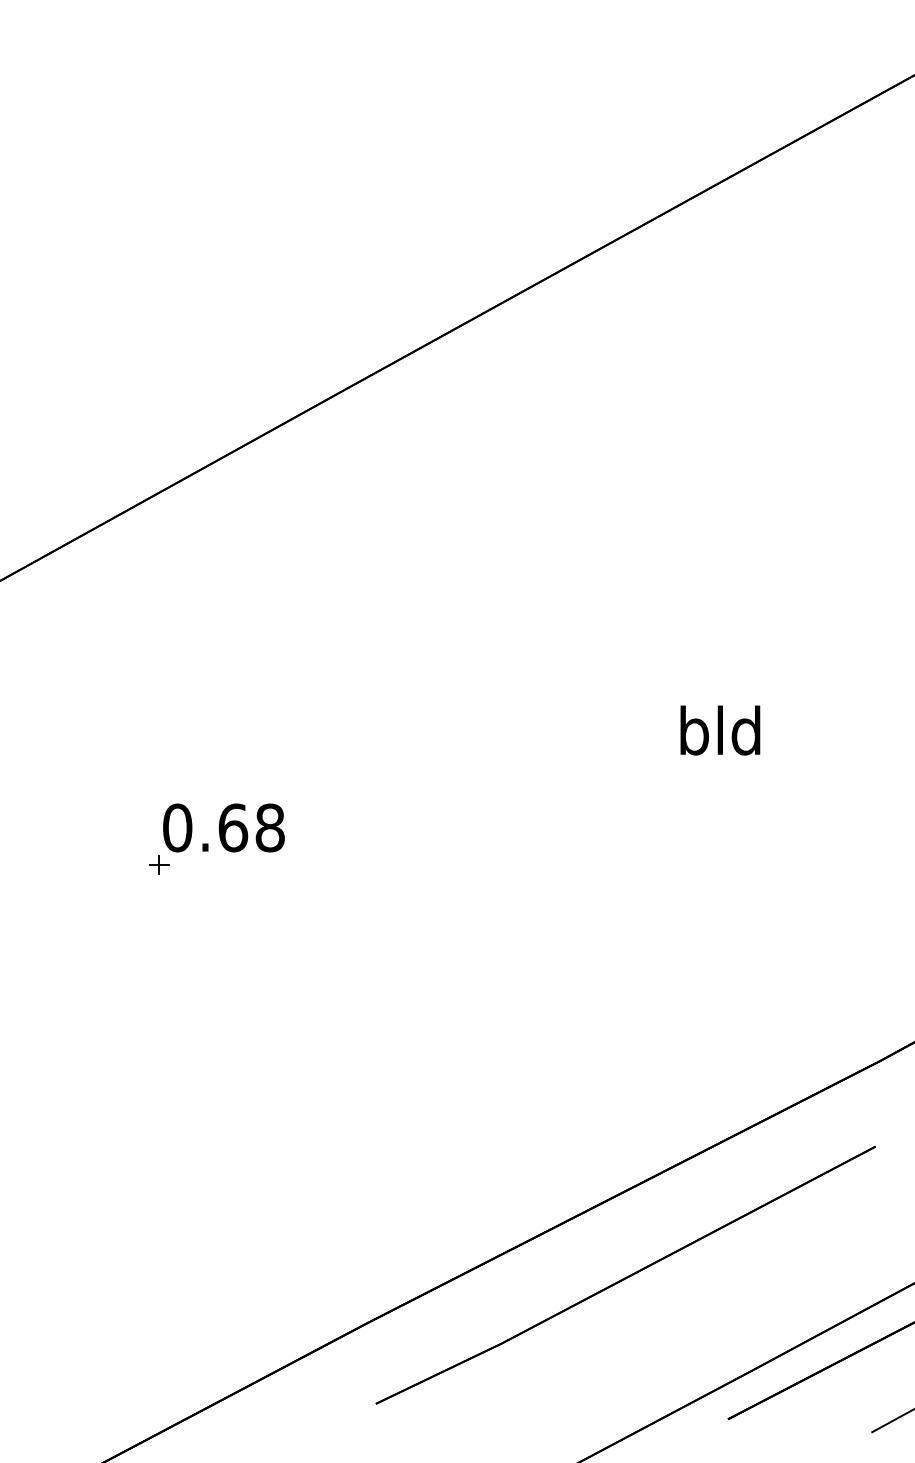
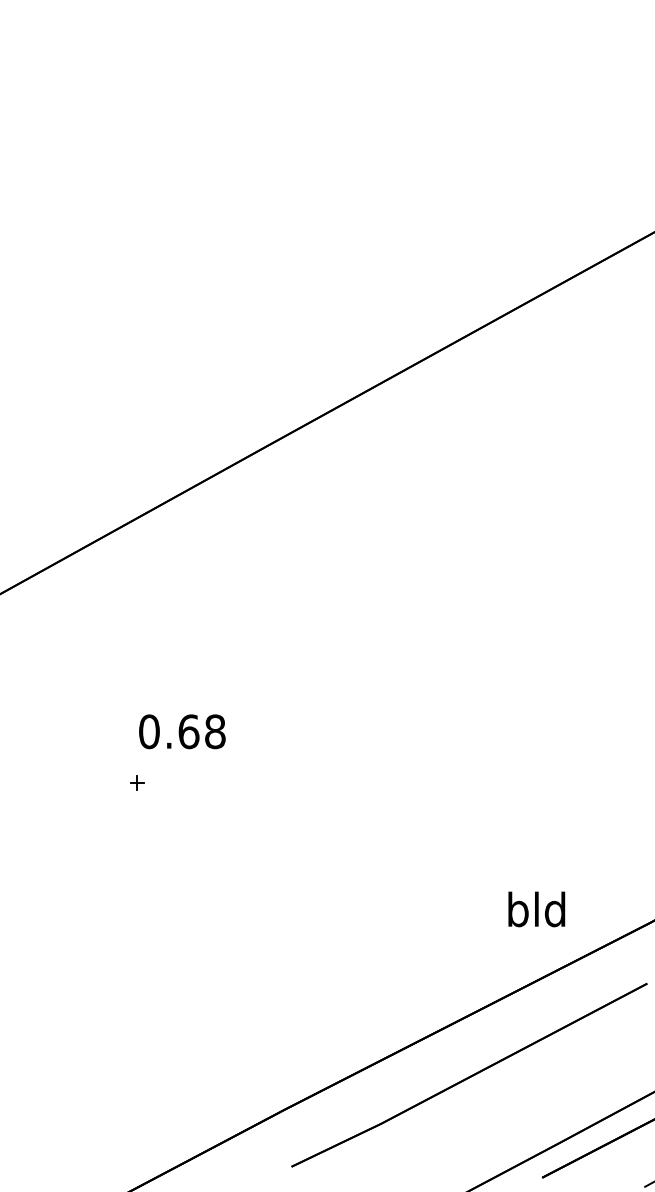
text: (719, 730) -> (536, 909), moved
text: (224, 827) -> (182, 731), moved

